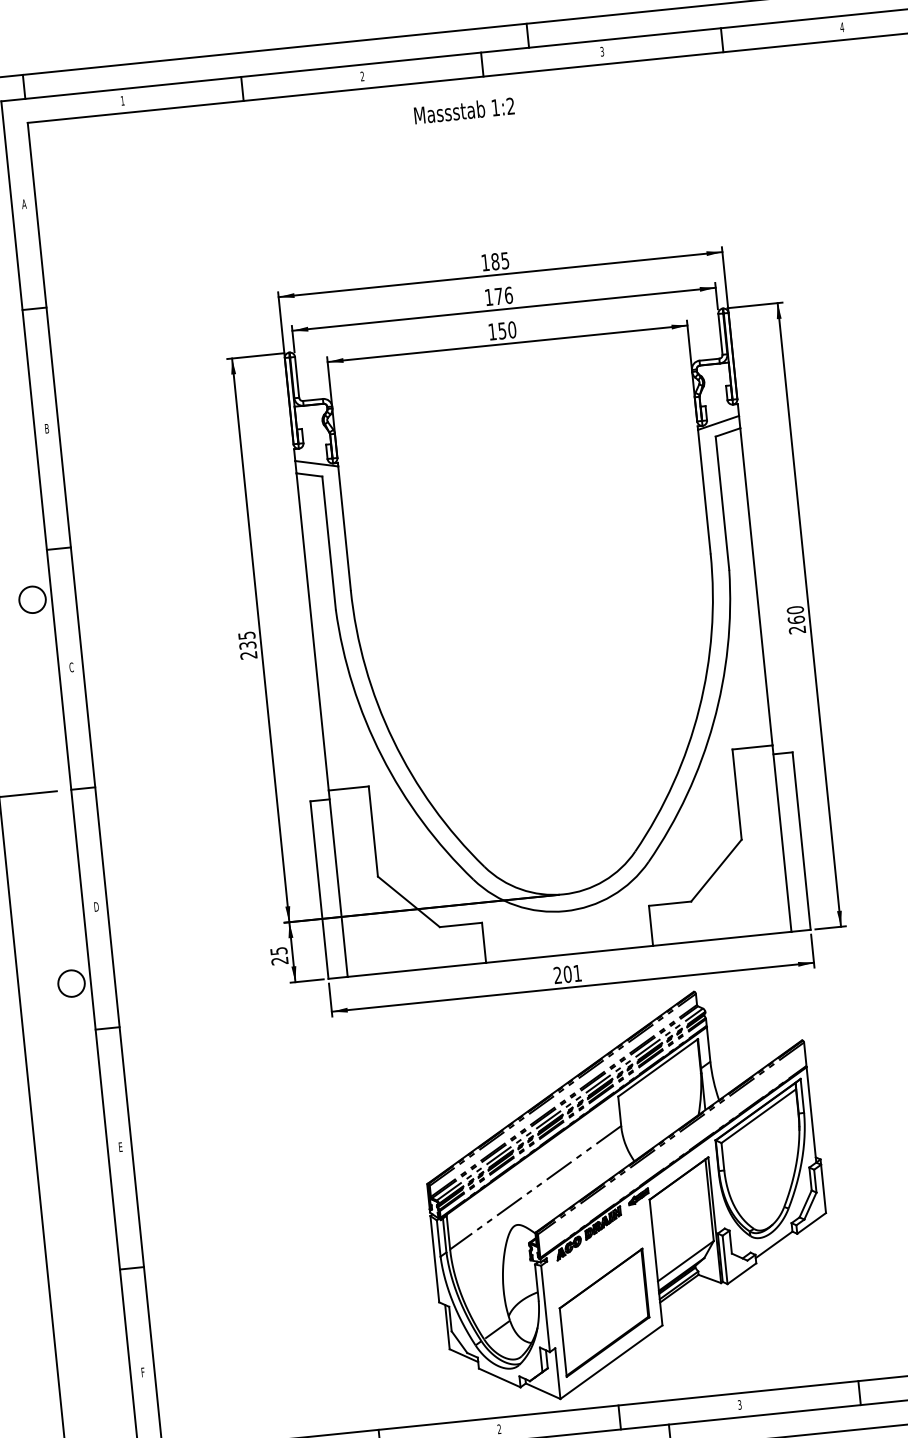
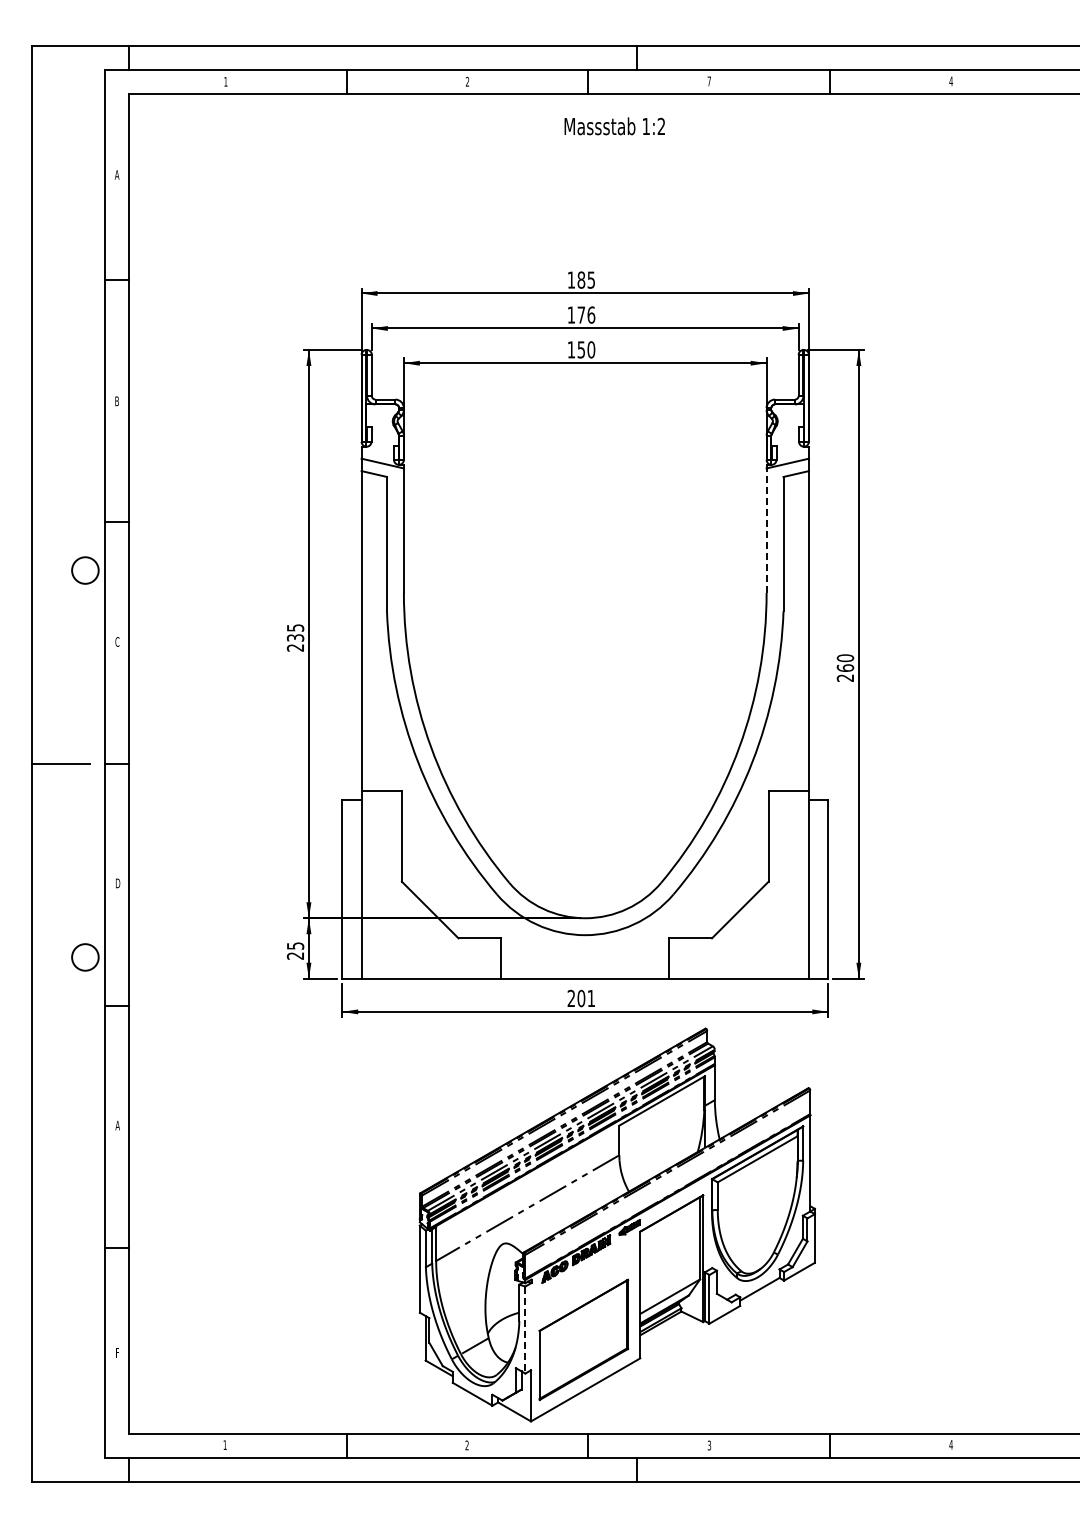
text: (601, 51) -> (708, 81), 3 -> 7
text: (464, 110) -> (614, 126), moved
line: (704, 491) -> (766, 530), solid -> dashed
text: (120, 1147) -> (117, 1125), E -> A
line: (545, 1309) -> (525, 1330), solid -> dashed

